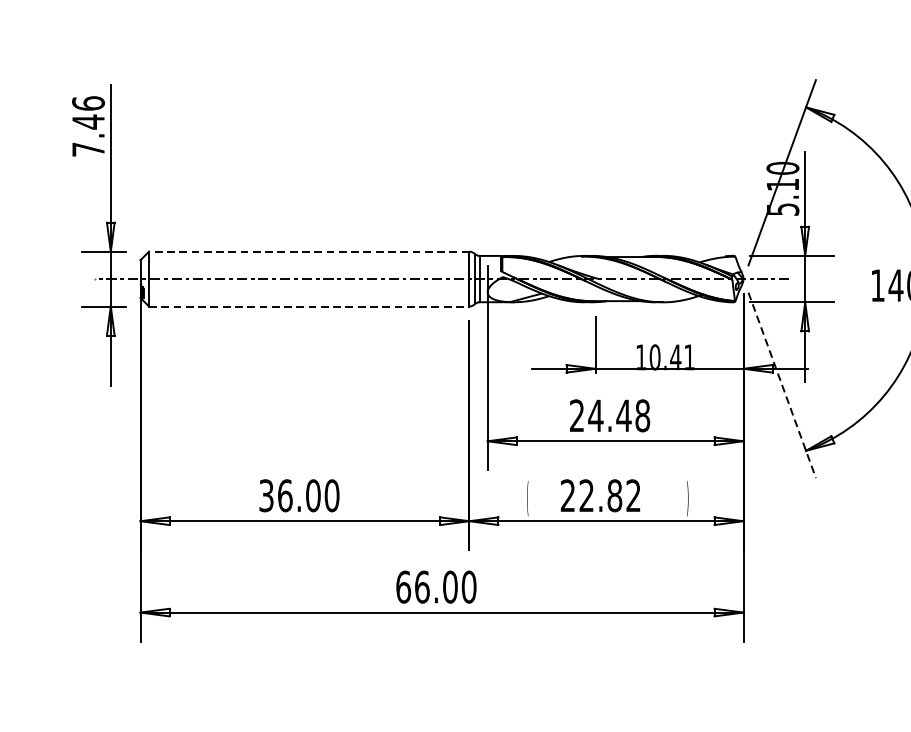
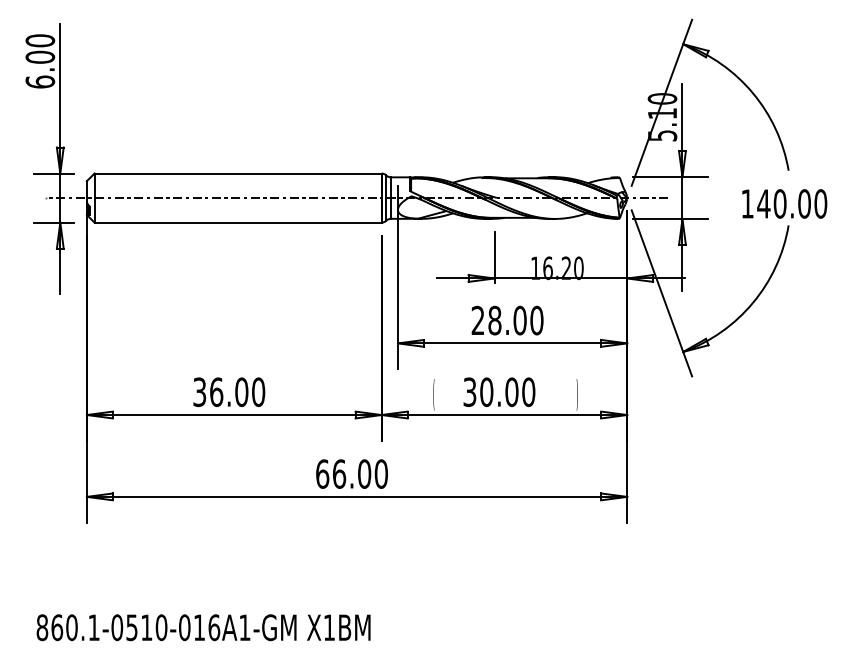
text: (88, 126) -> (40, 61), 7.46 -> 6.00
line: (309, 251) -> (238, 173), dashed -> solid
line: (309, 306) -> (238, 222), dashed -> solid
text: (672, 357) -> (563, 268), 10.41 -> 16.20
line: (782, 385) -> (662, 293), dashed -> solid
text: (618, 415) -> (515, 320), 24.48 -> 28.00
text: (600, 496) -> (499, 392), 22.82 -> 30.00

